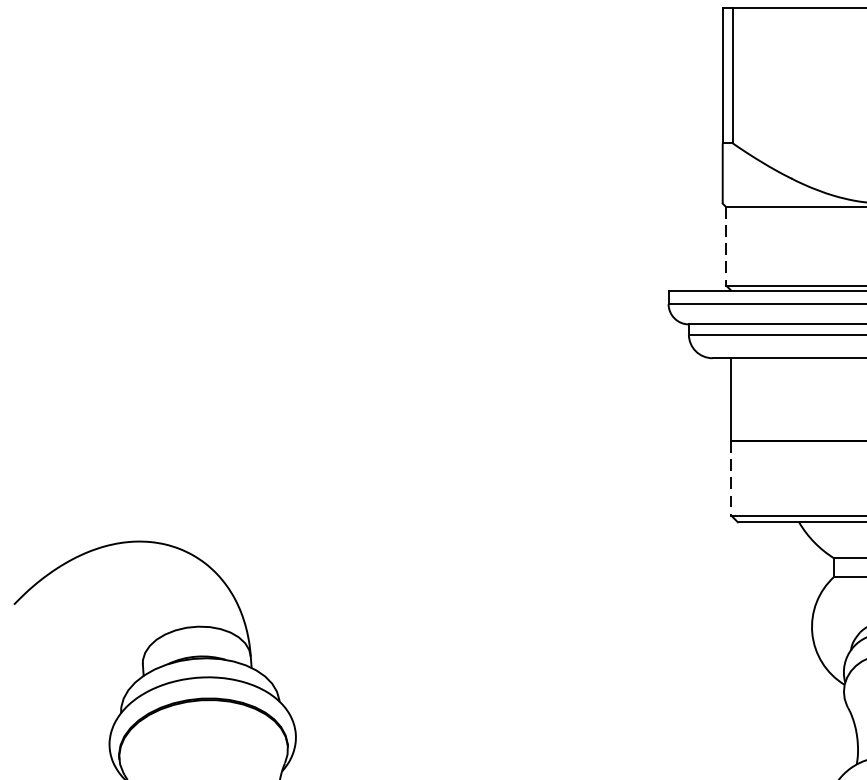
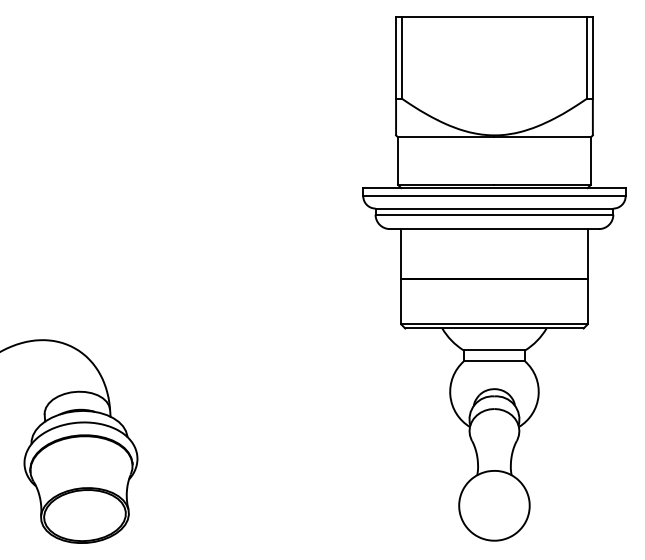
line: (726, 246) -> (398, 161), dashed -> solid
line: (731, 477) -> (401, 301), dashed -> solid

